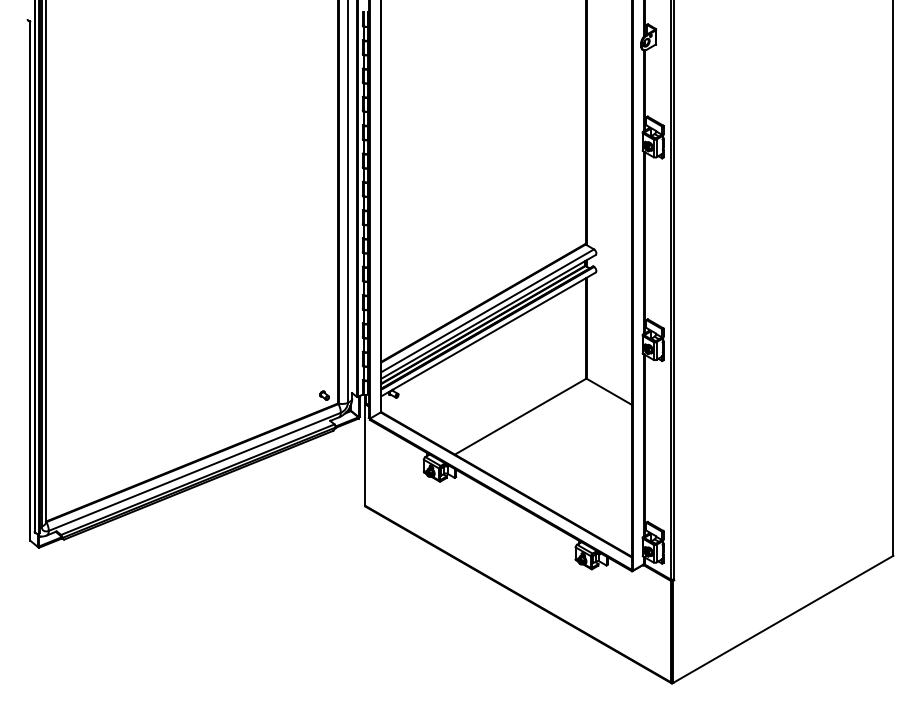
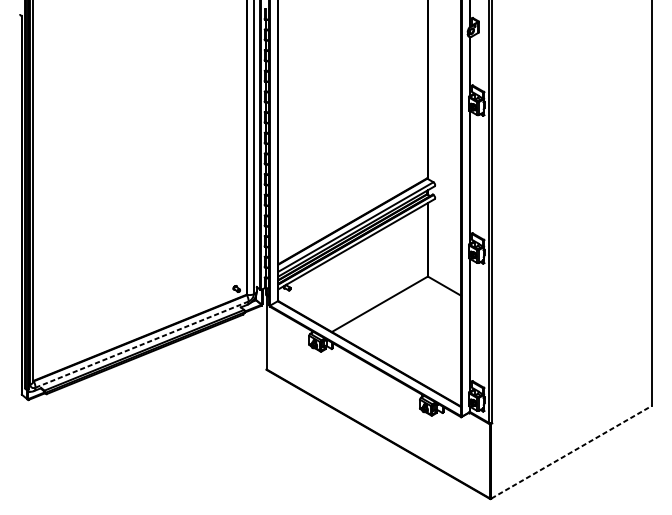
line: (194, 471) -> (141, 344), solid -> dashed
line: (783, 619) -> (571, 452), solid -> dashed

